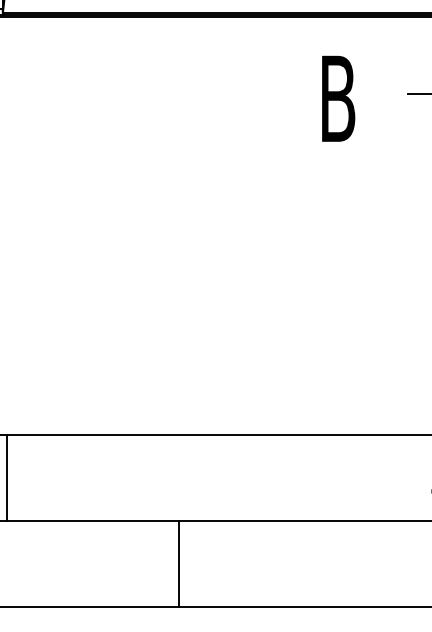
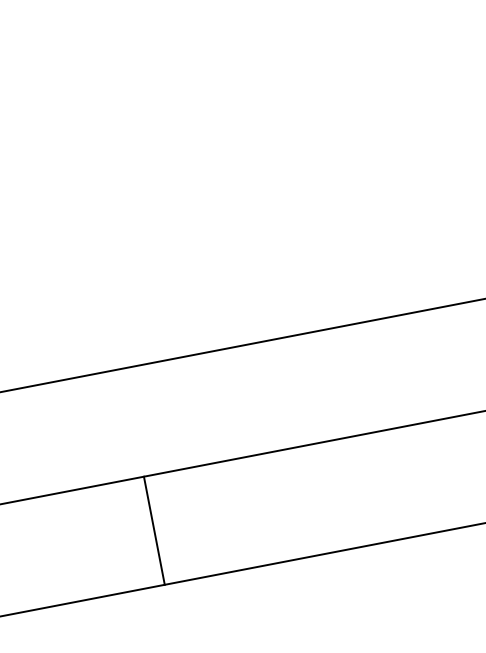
line: (179, 564) -> (155, 530), moved

